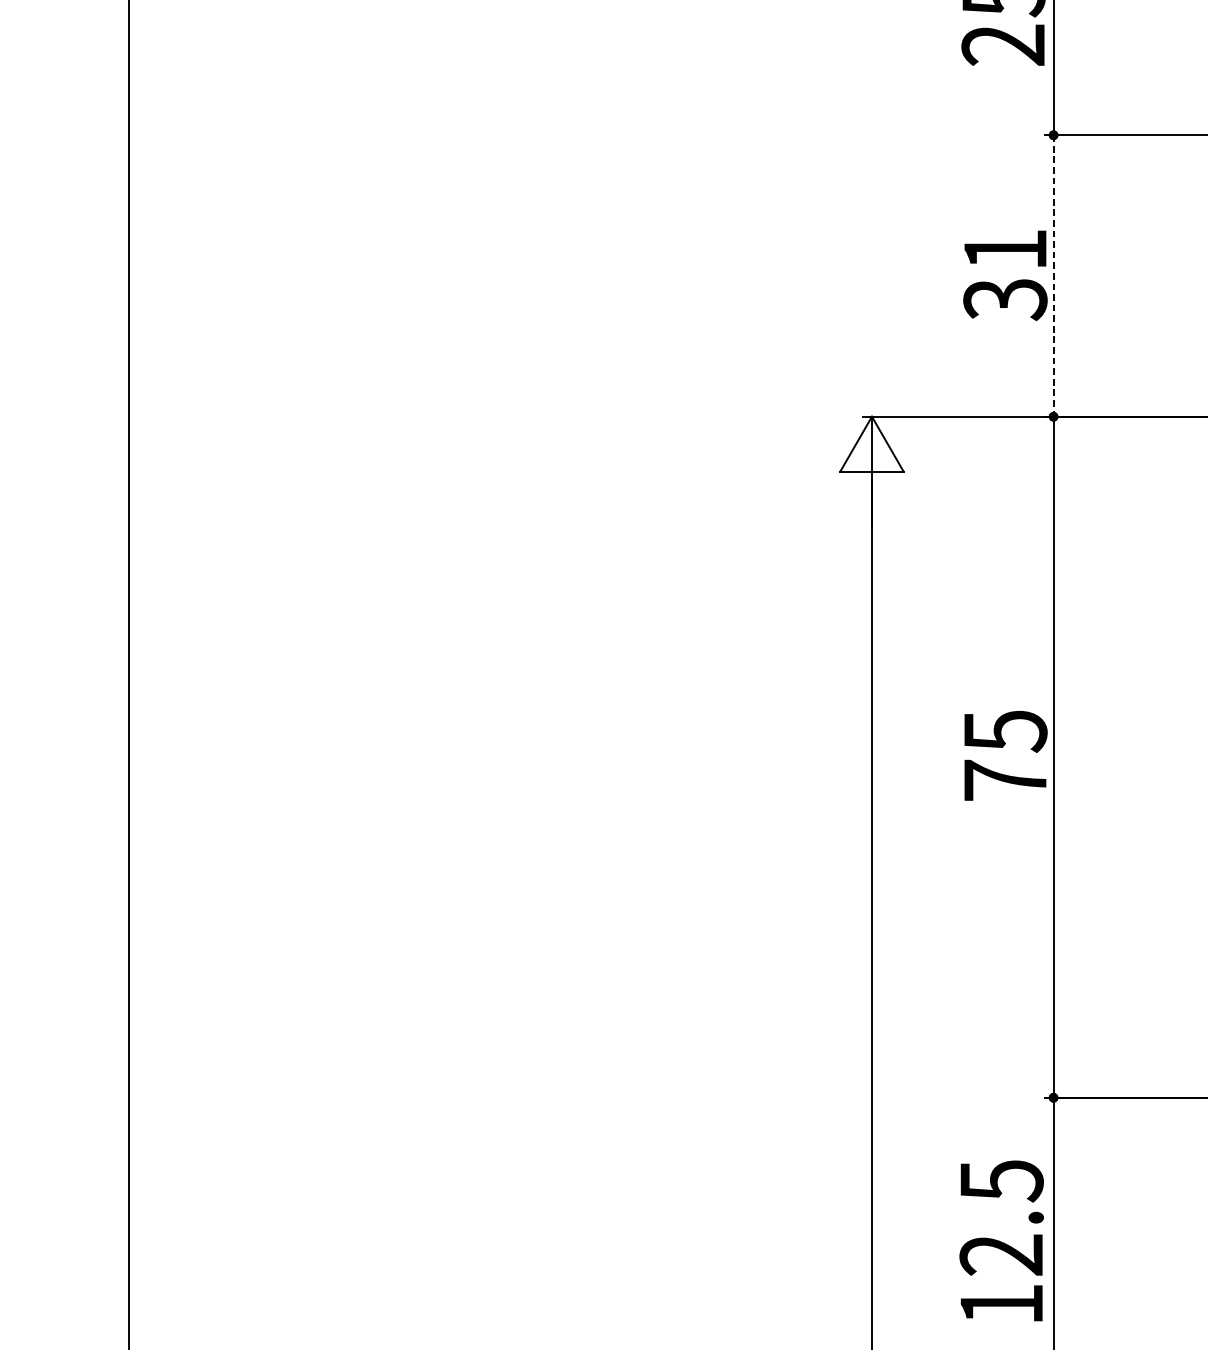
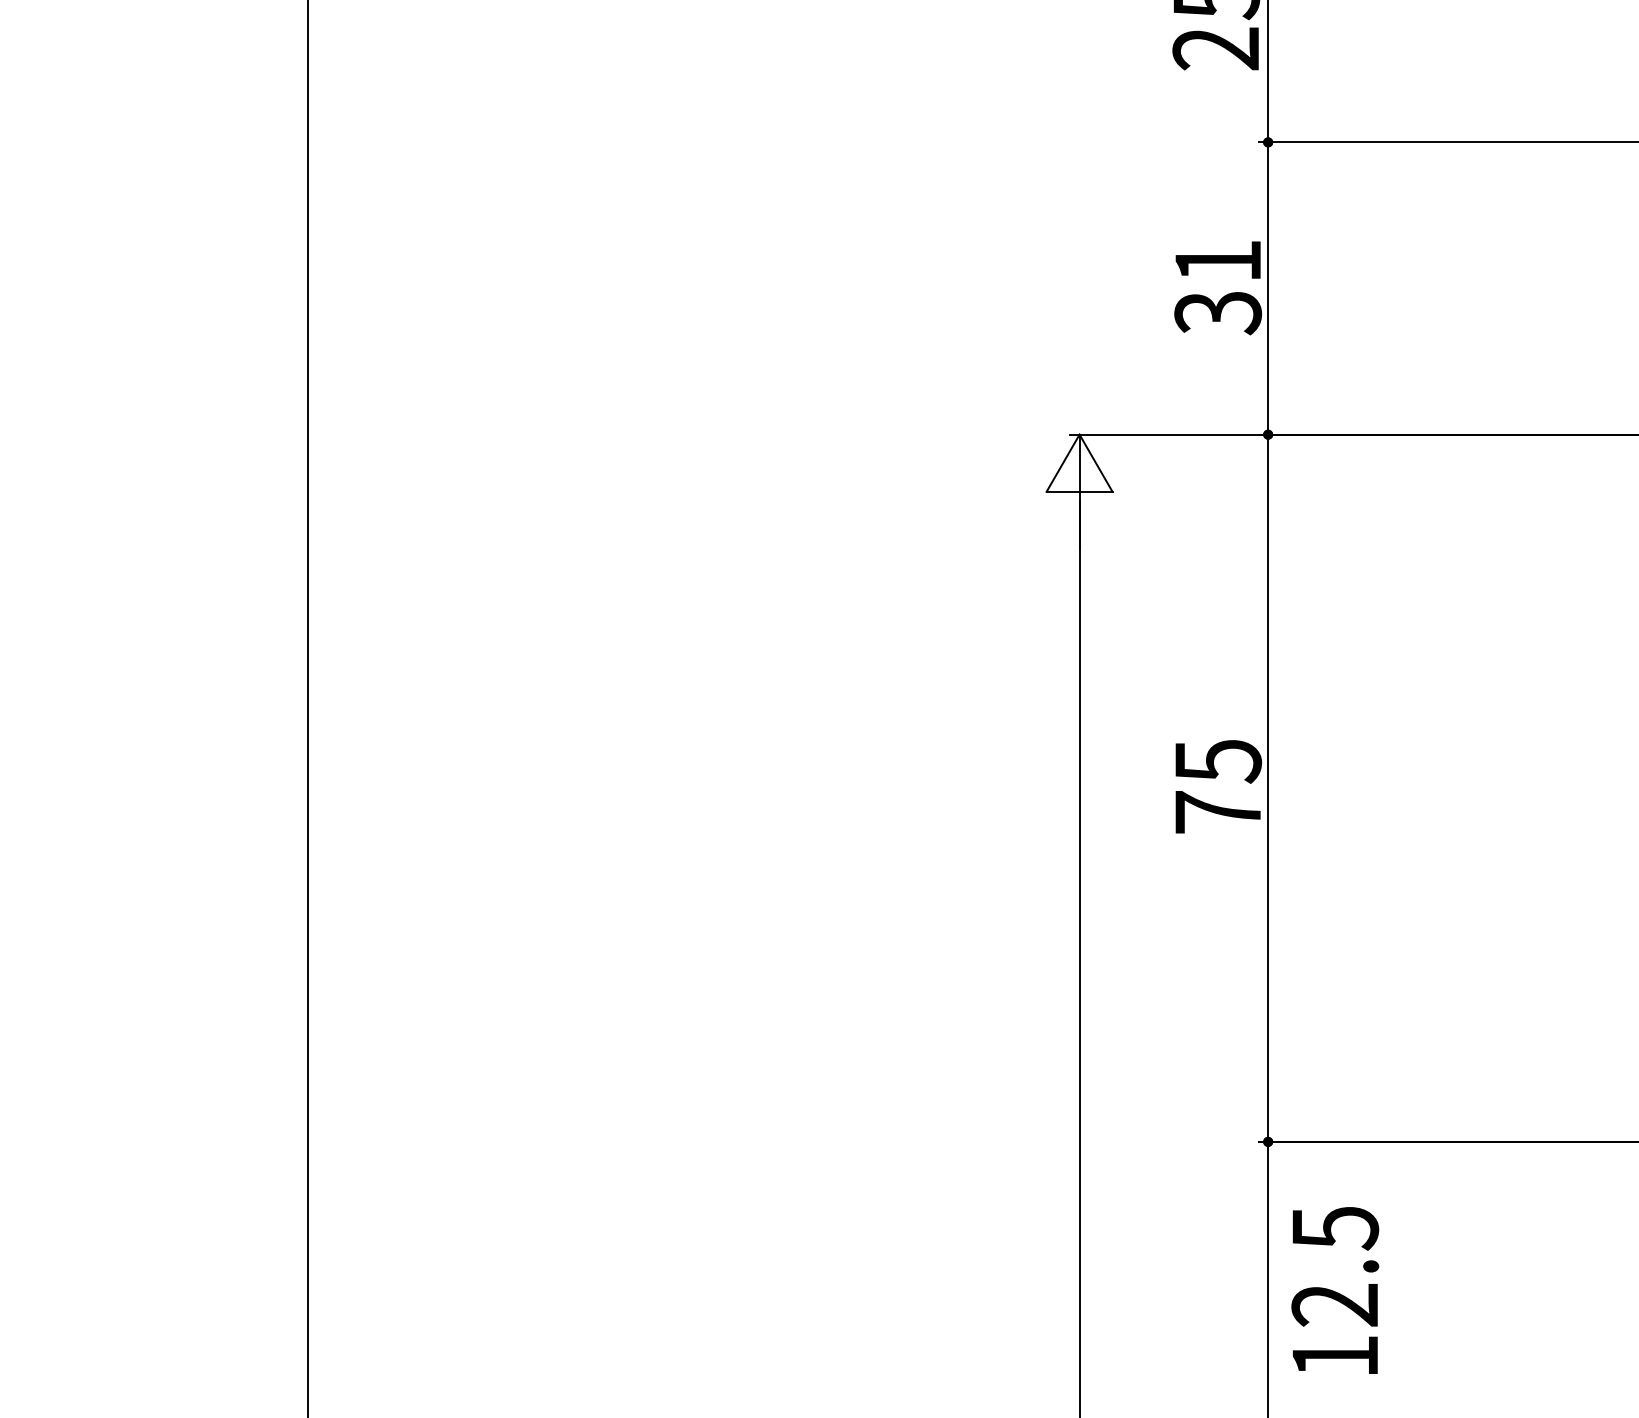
line: (1053, 275) -> (1268, 288), dashed -> solid
text: (1001, 1240) -> (1335, 1290), moved

